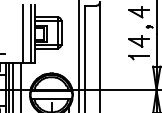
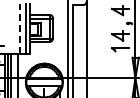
line: (22, 33) -> (19, 29), solid -> dashed

